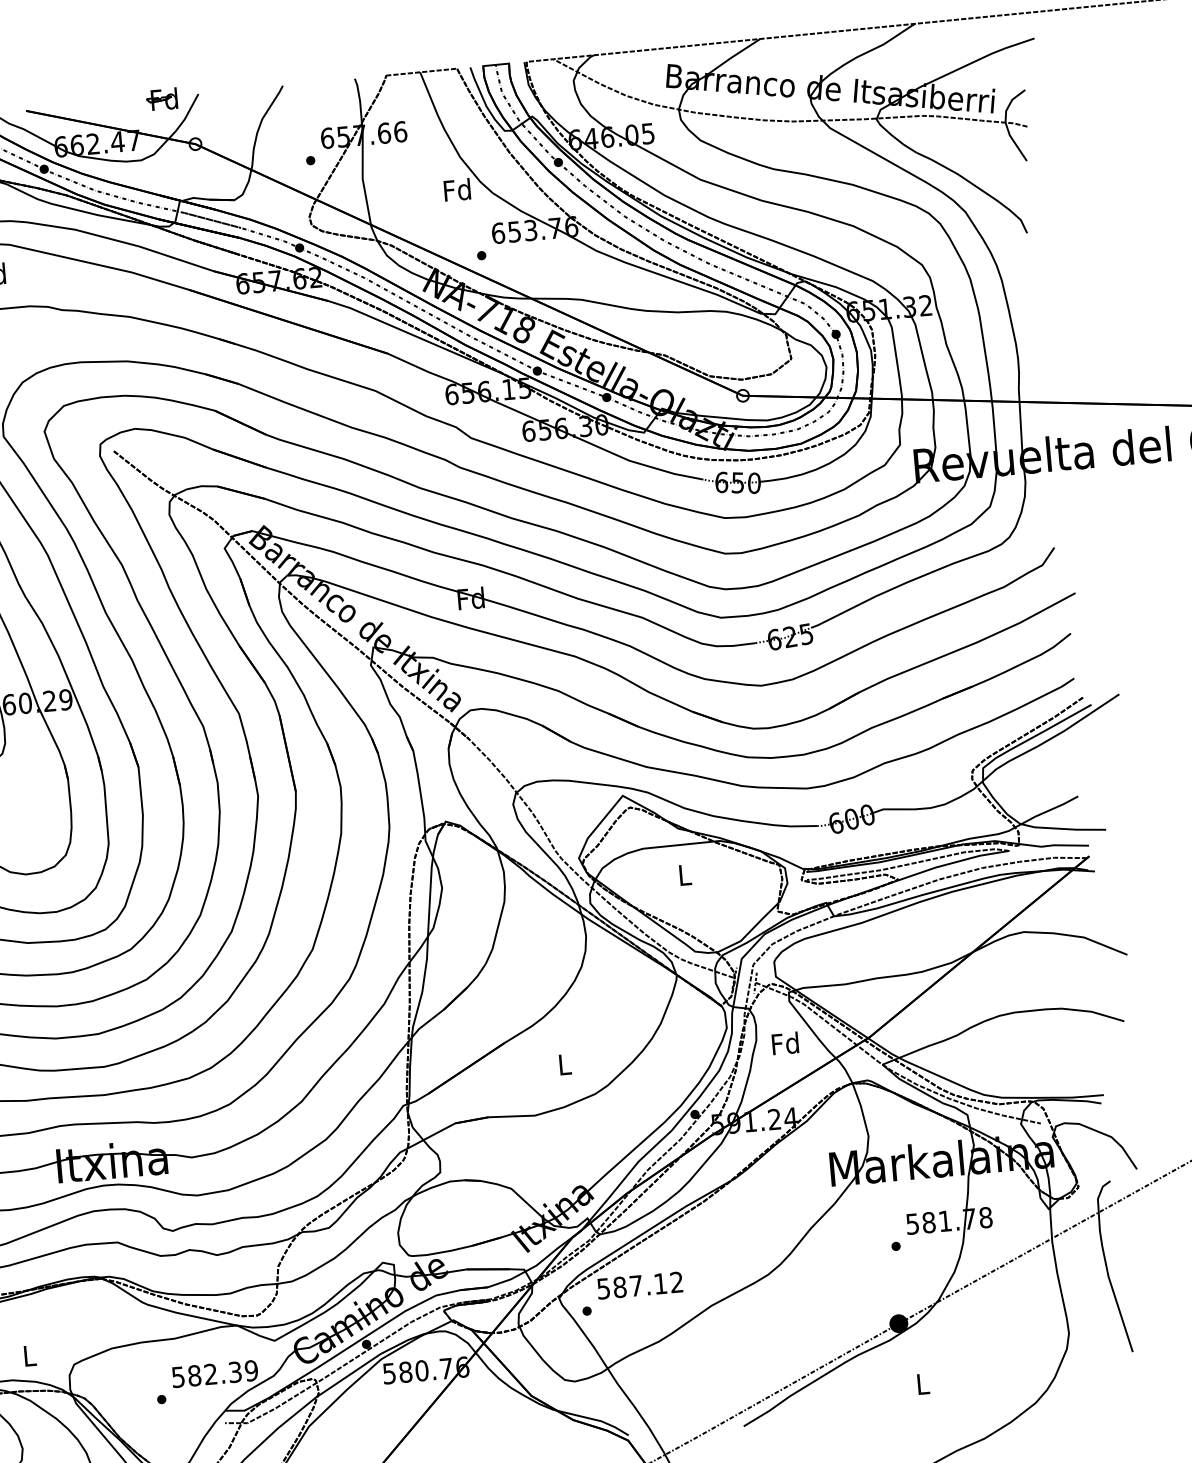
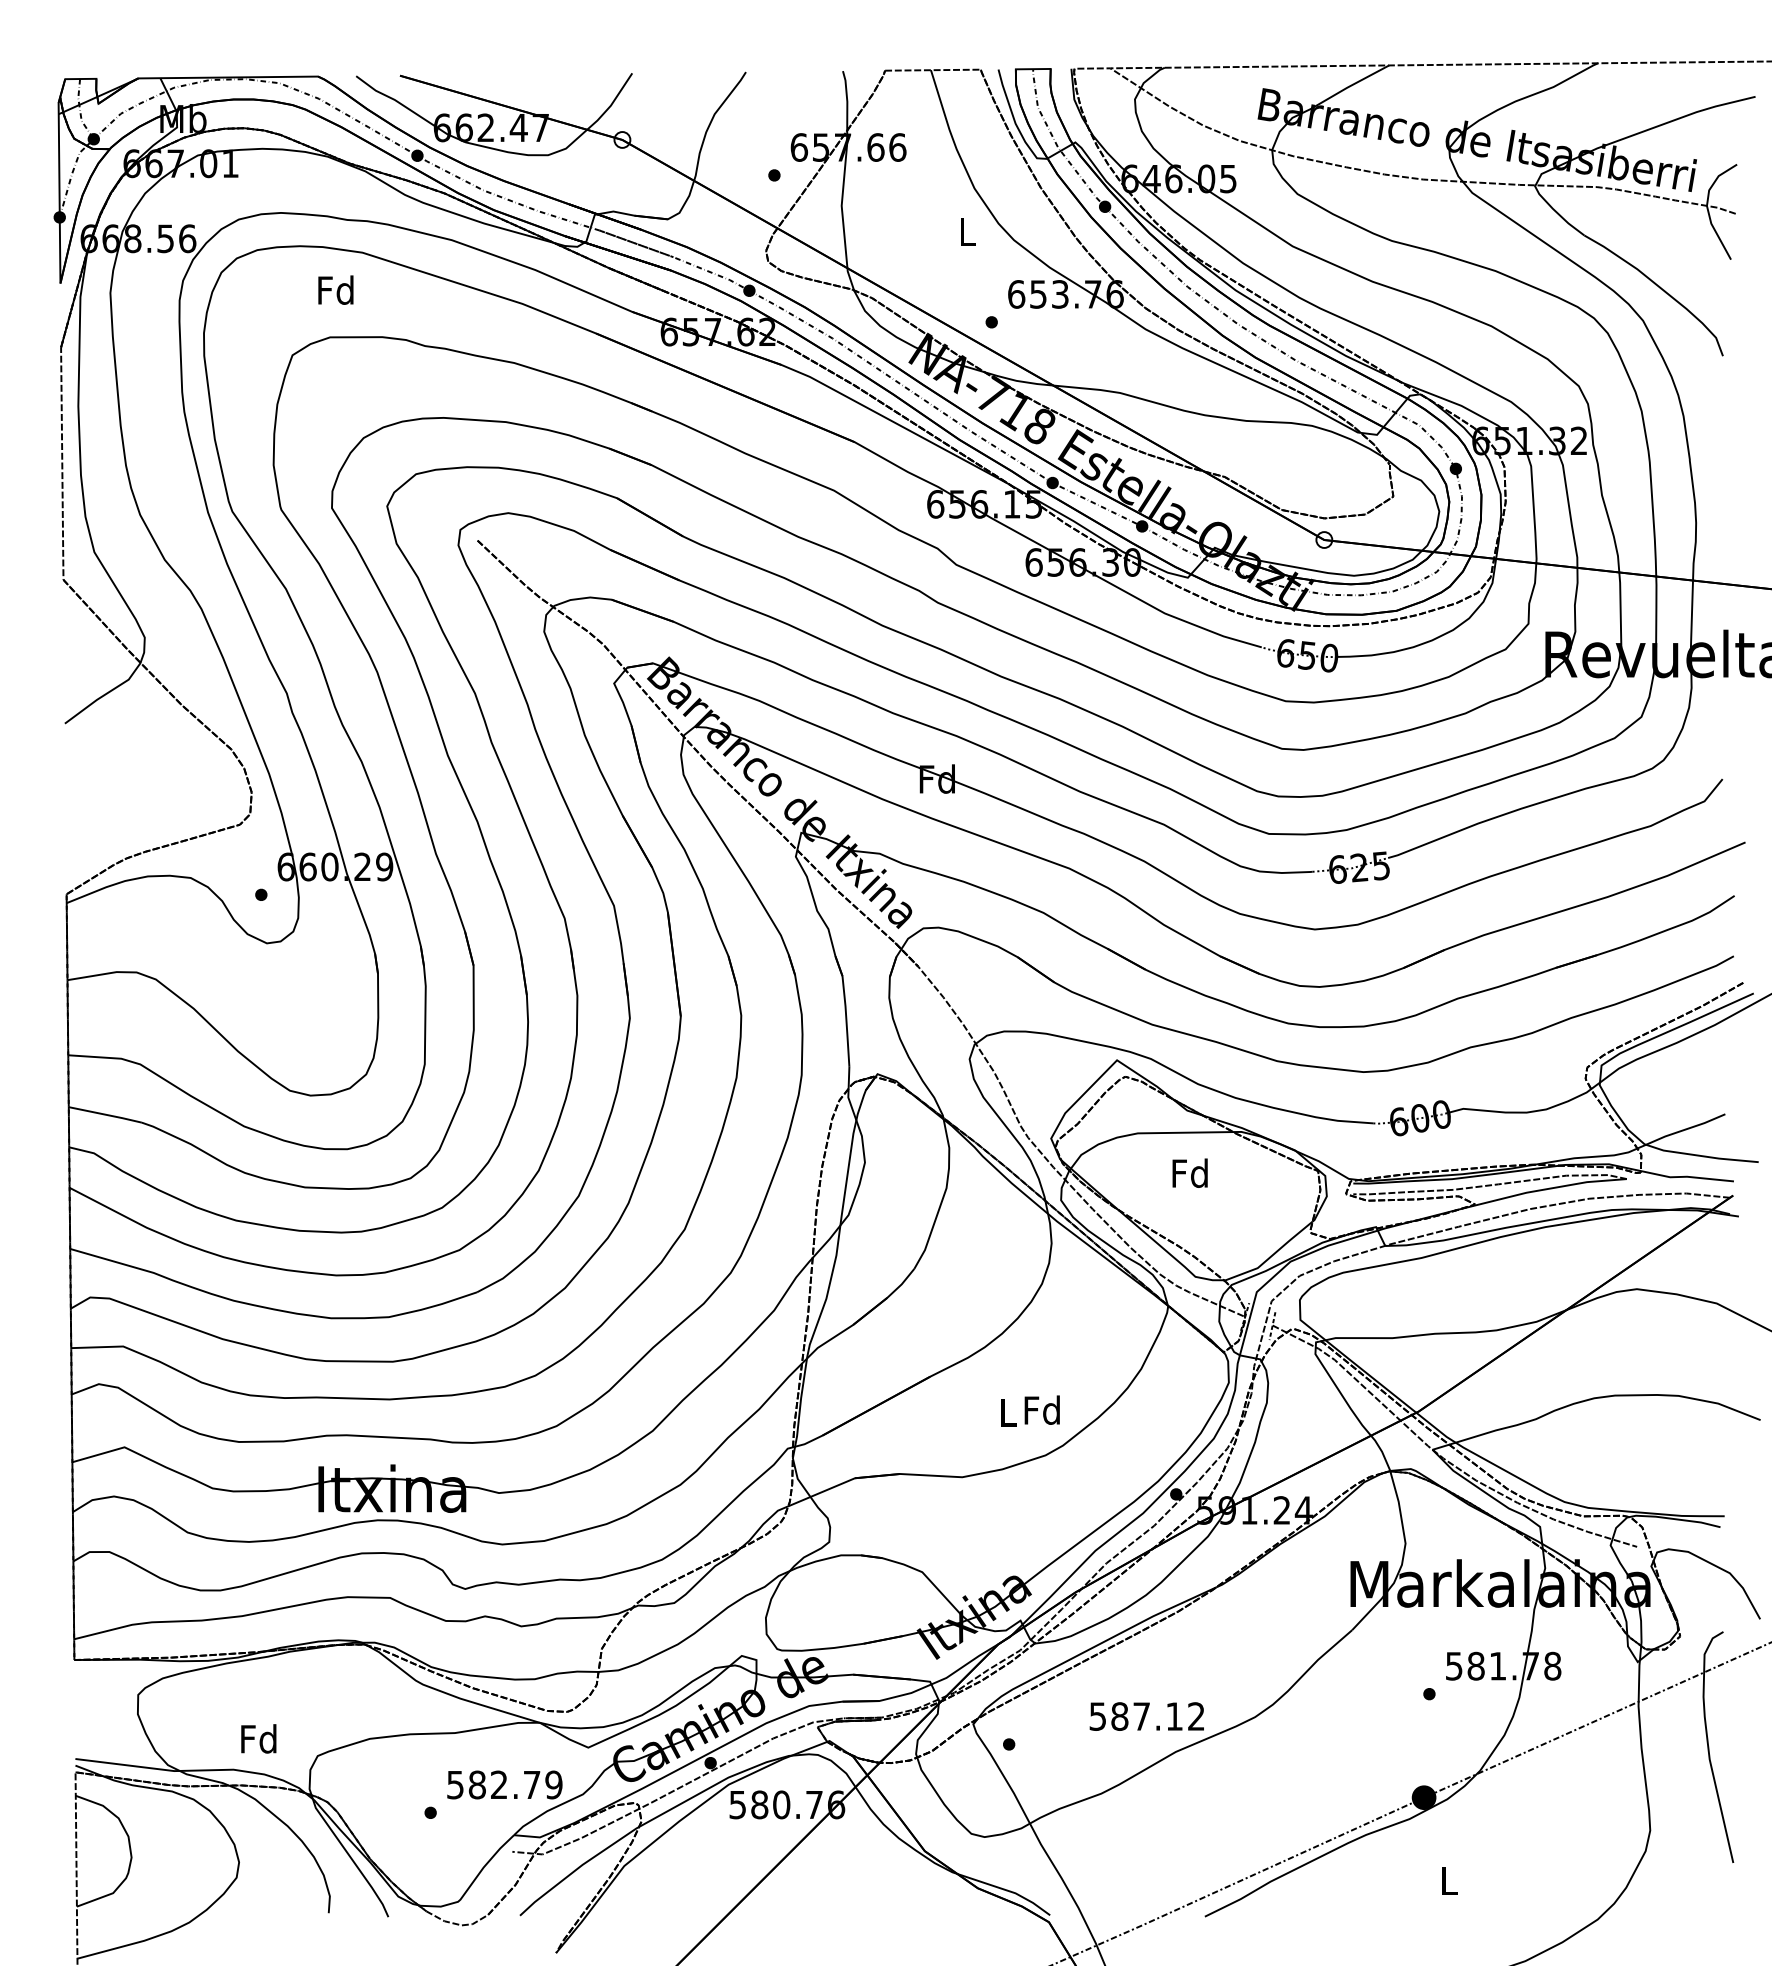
part: (161, 99) -> (582, 76), removed
text: (457, 189) -> (966, 231), Fd -> L
text: (683, 874) -> (1189, 1172), L -> Fd
text: (784, 1043) -> (1041, 1409), moved
text: (639, 1285) -> (1146, 1716), moved
text: (29, 1355) -> (258, 1738), L -> Fd
text: (234, 1371) -> (531, 1784), 582.39 -> 582.79

